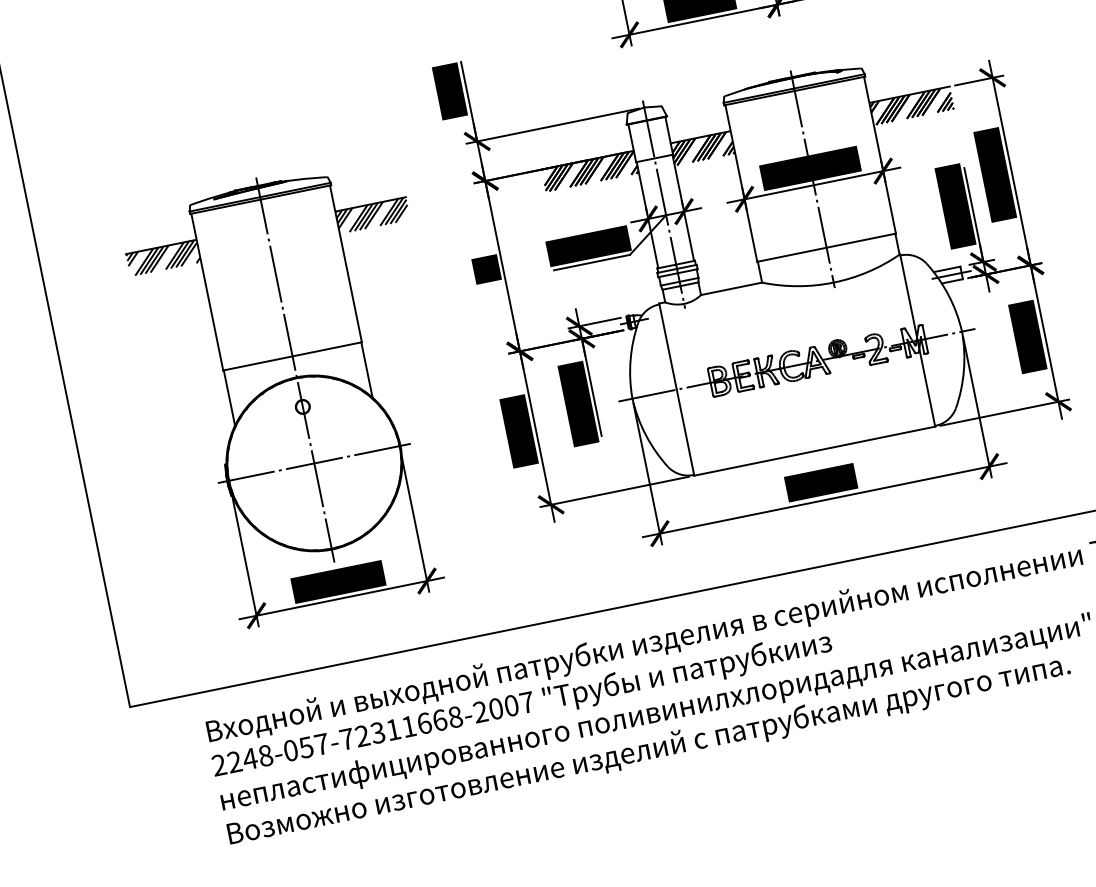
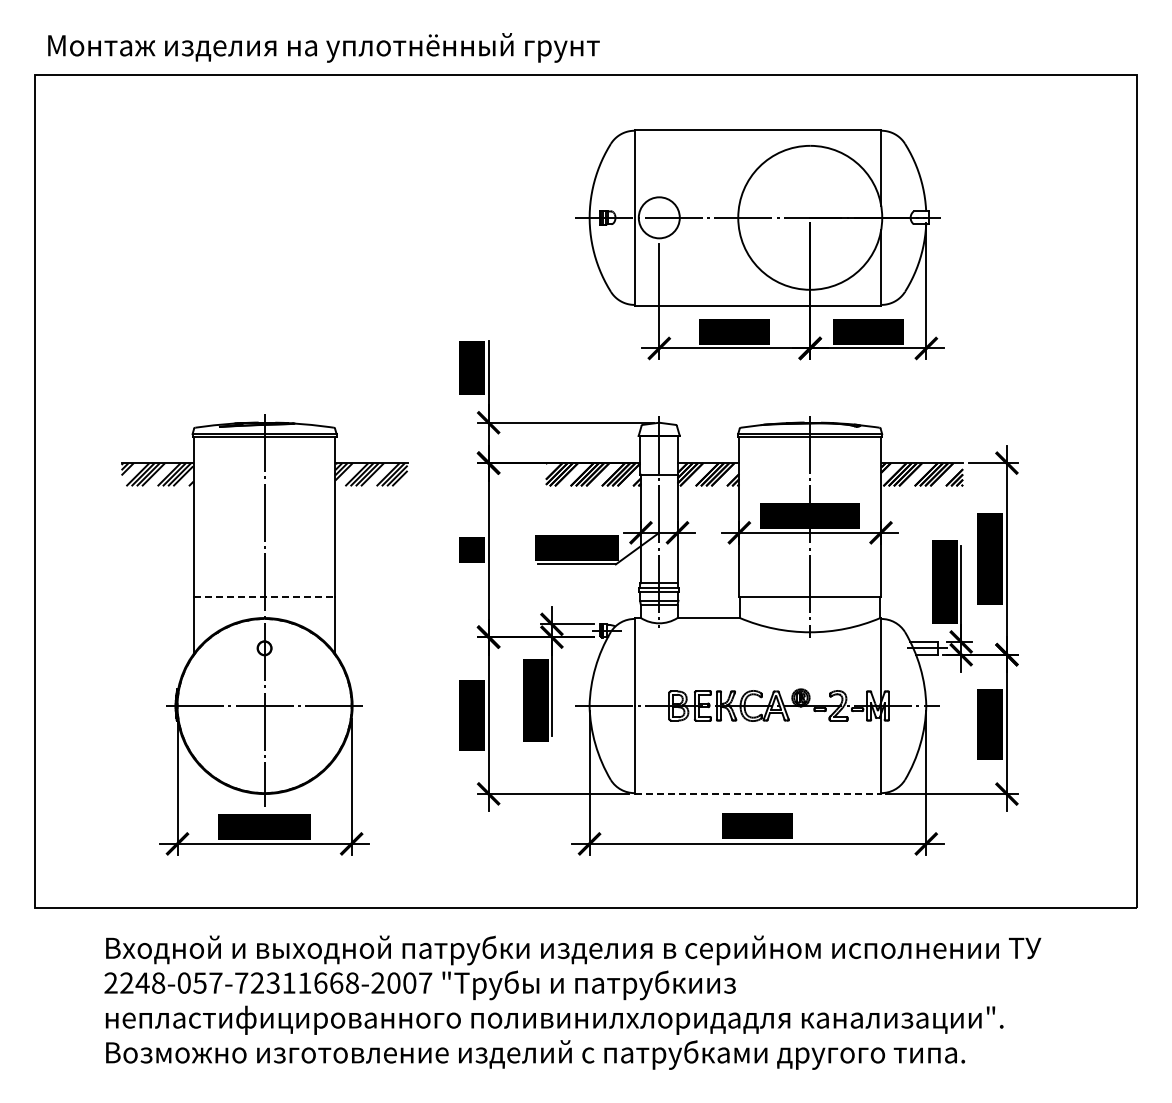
line: (292, 356) -> (264, 596), solid -> dashed
line: (815, 450) -> (758, 793), solid -> dashed

